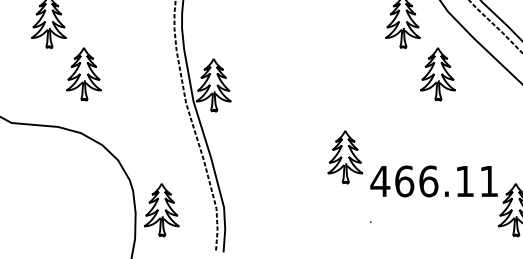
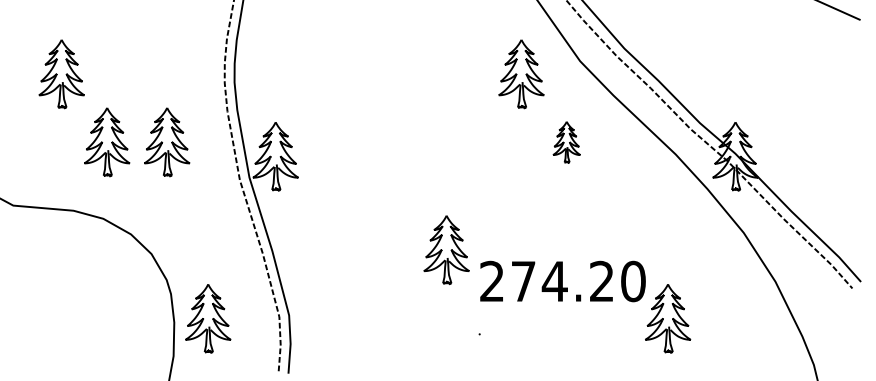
part: (130, 74) -> (167, 142), added
part: (437, 74) -> (566, 142), size x0.6
text: (434, 181) -> (562, 281), 466.11 -> 274.20

